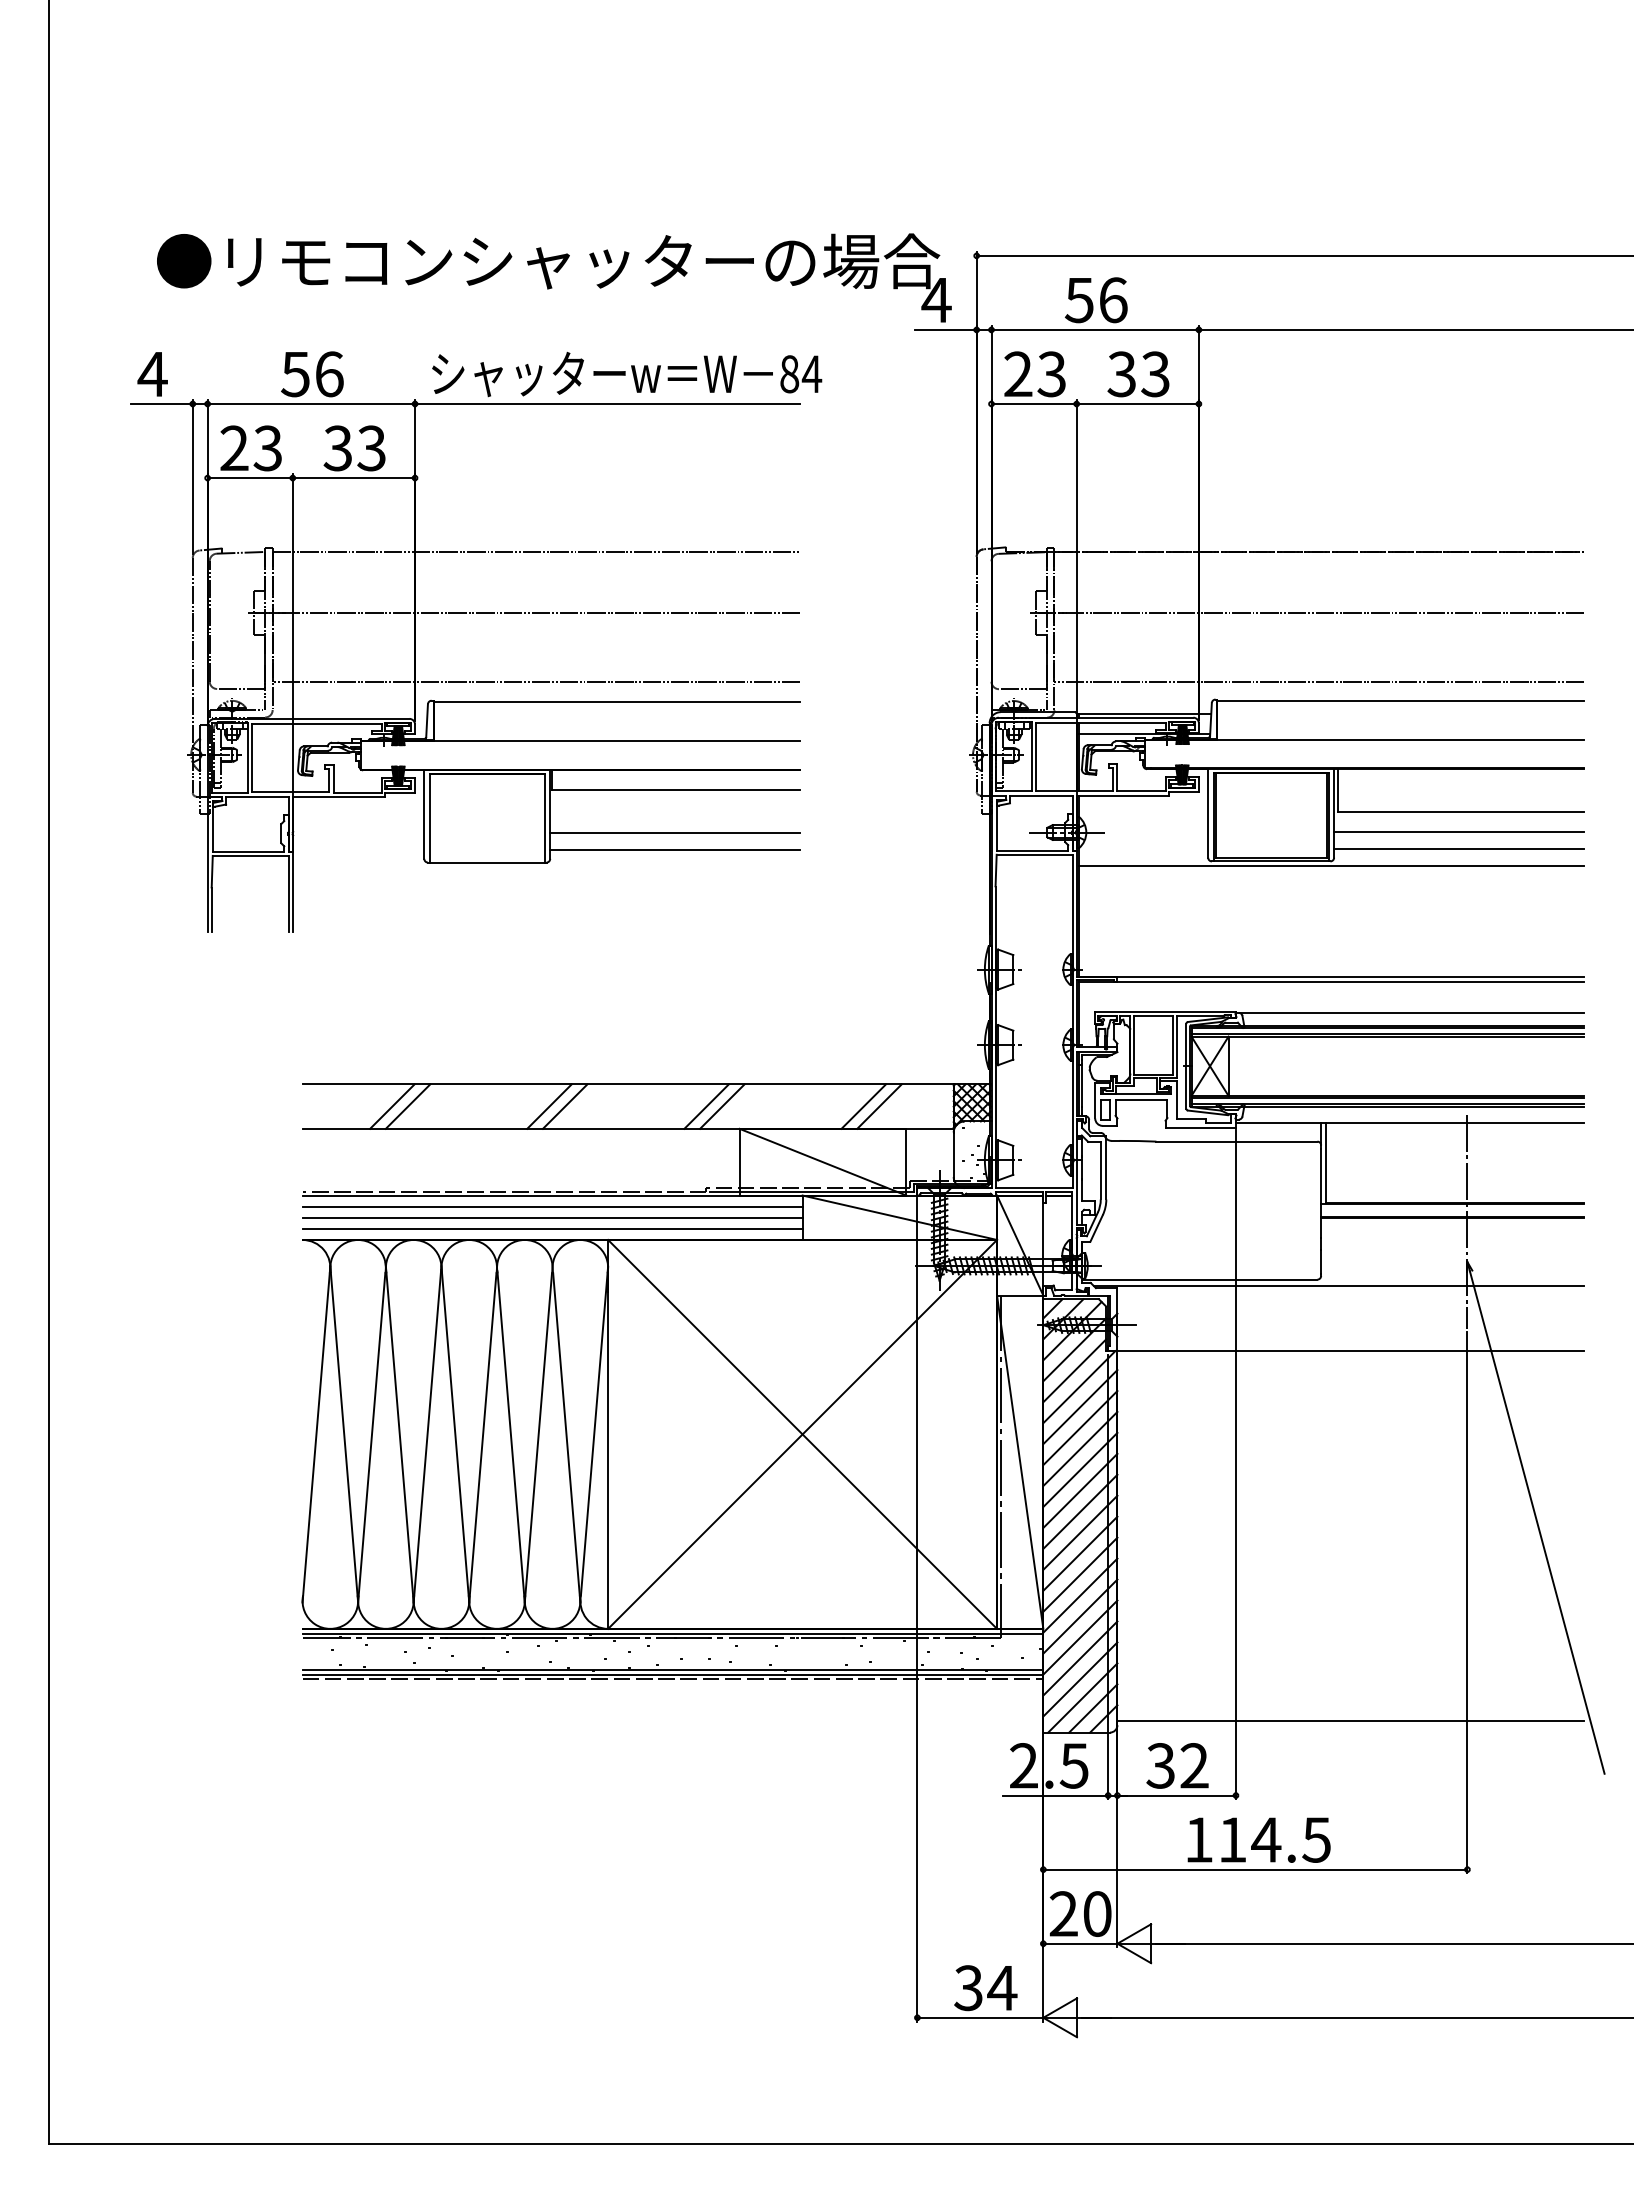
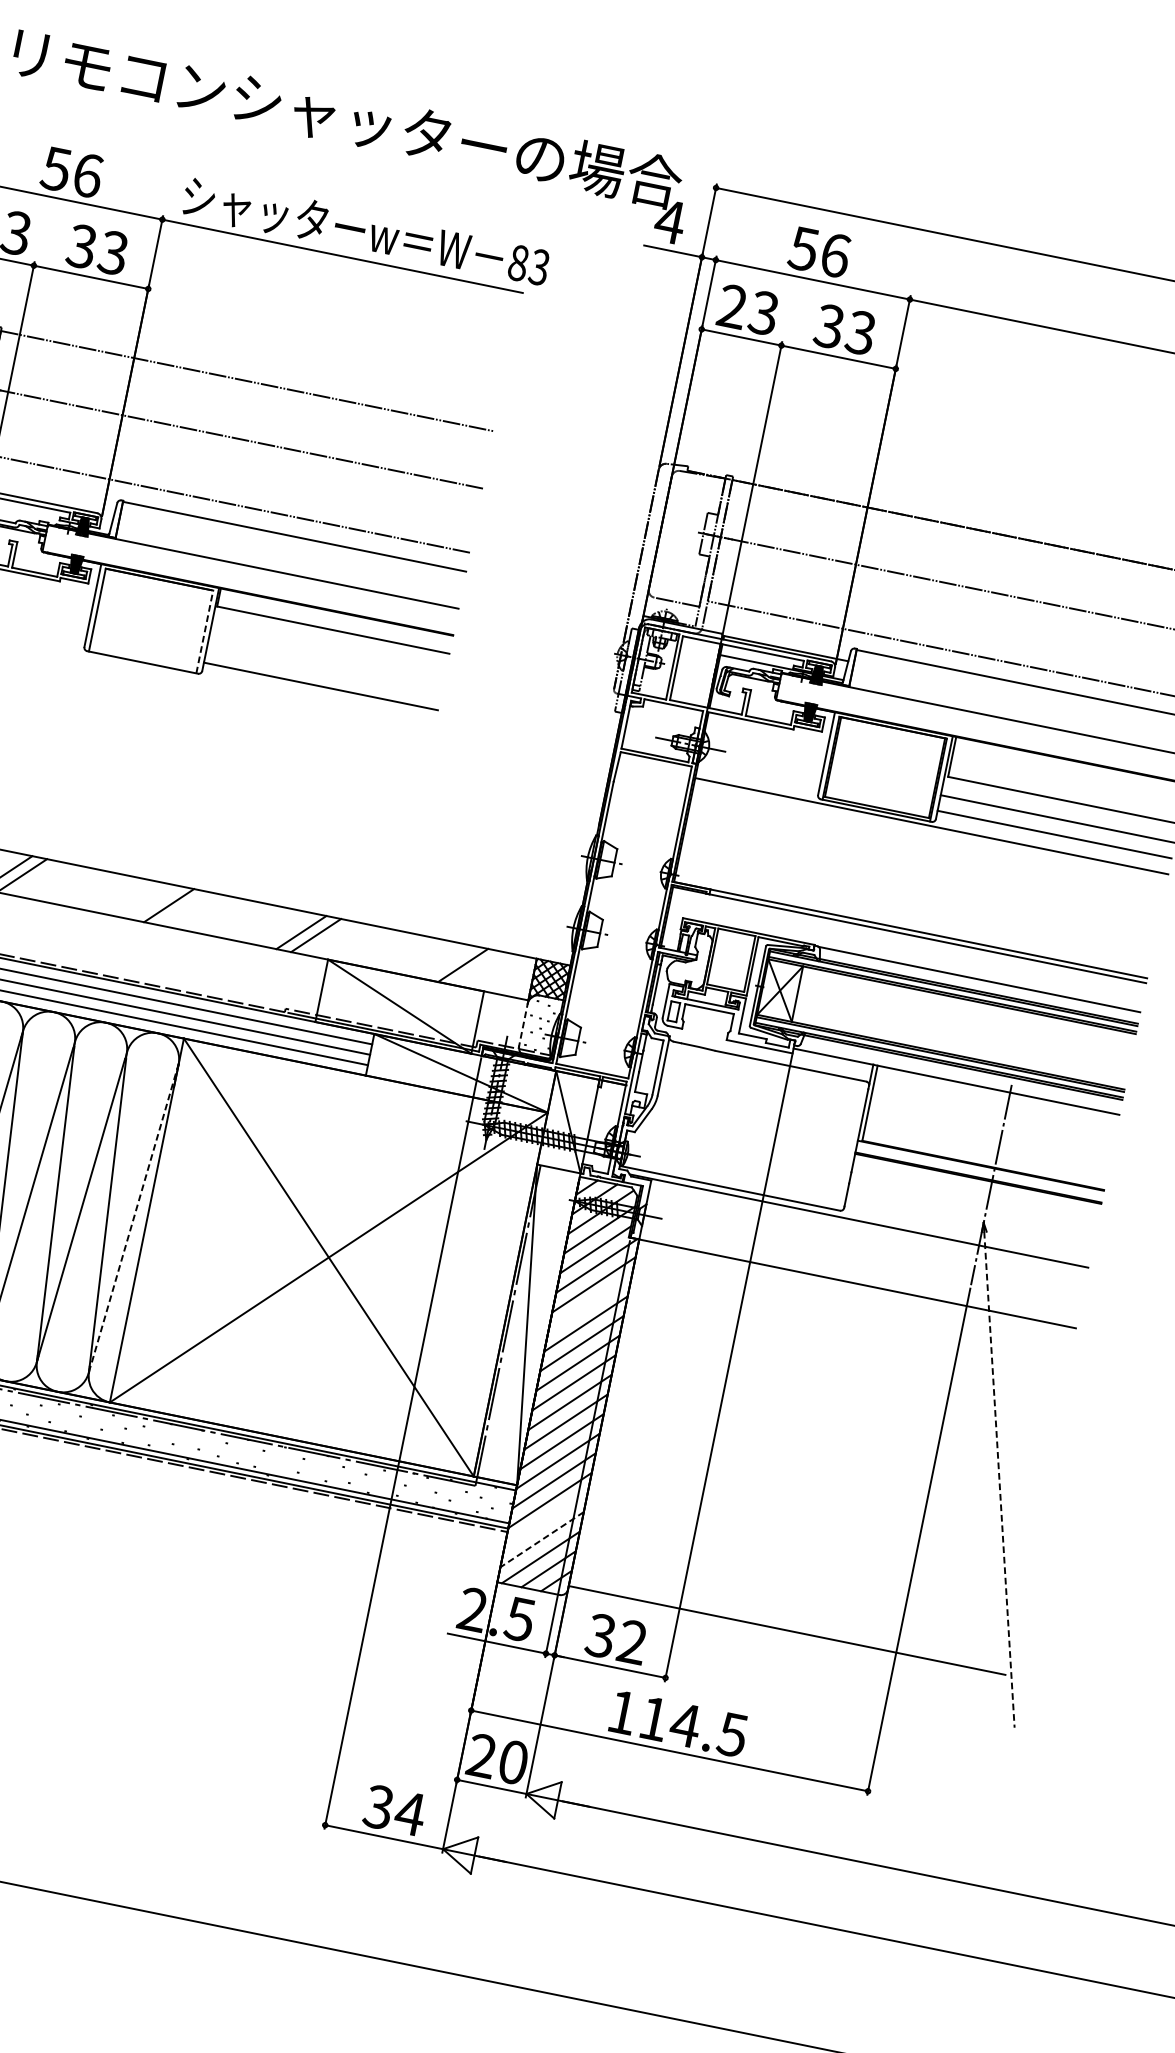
text: (811, 374) -> (538, 267), 84 -> 83
line: (544, 817) -> (204, 631), solid -> dashed
line: (675, 833) -> (324, 671), removed
line: (549, 1106) -> (154, 902), removed
line: (863, 1106) -> (448, 962), removed
line: (953, 1155) -> (523, 1025), solid -> dashed
line: (1080, 1428) -> (589, 1304), removed
line: (594, 1431) -> (134, 1215), solid -> dashed
line: (1537, 1522) -> (999, 1479), solid -> dashed
line: (1080, 1658) -> (546, 1520), removed
line: (1080, 1679) -> (542, 1539), solid -> dashed

